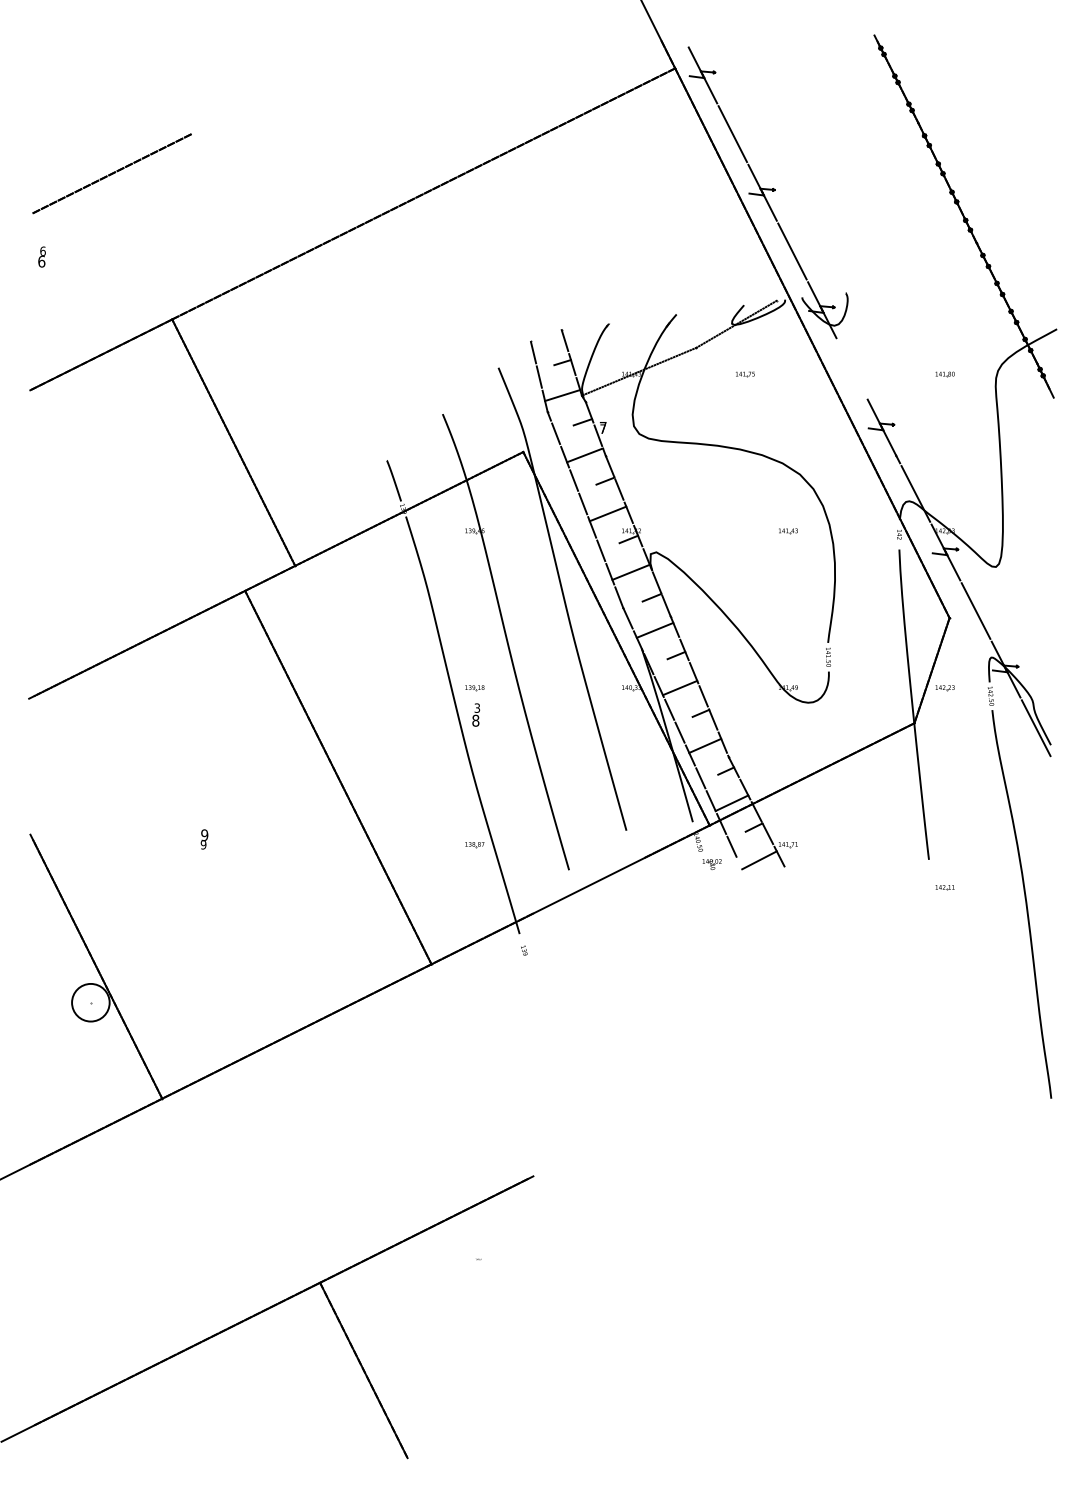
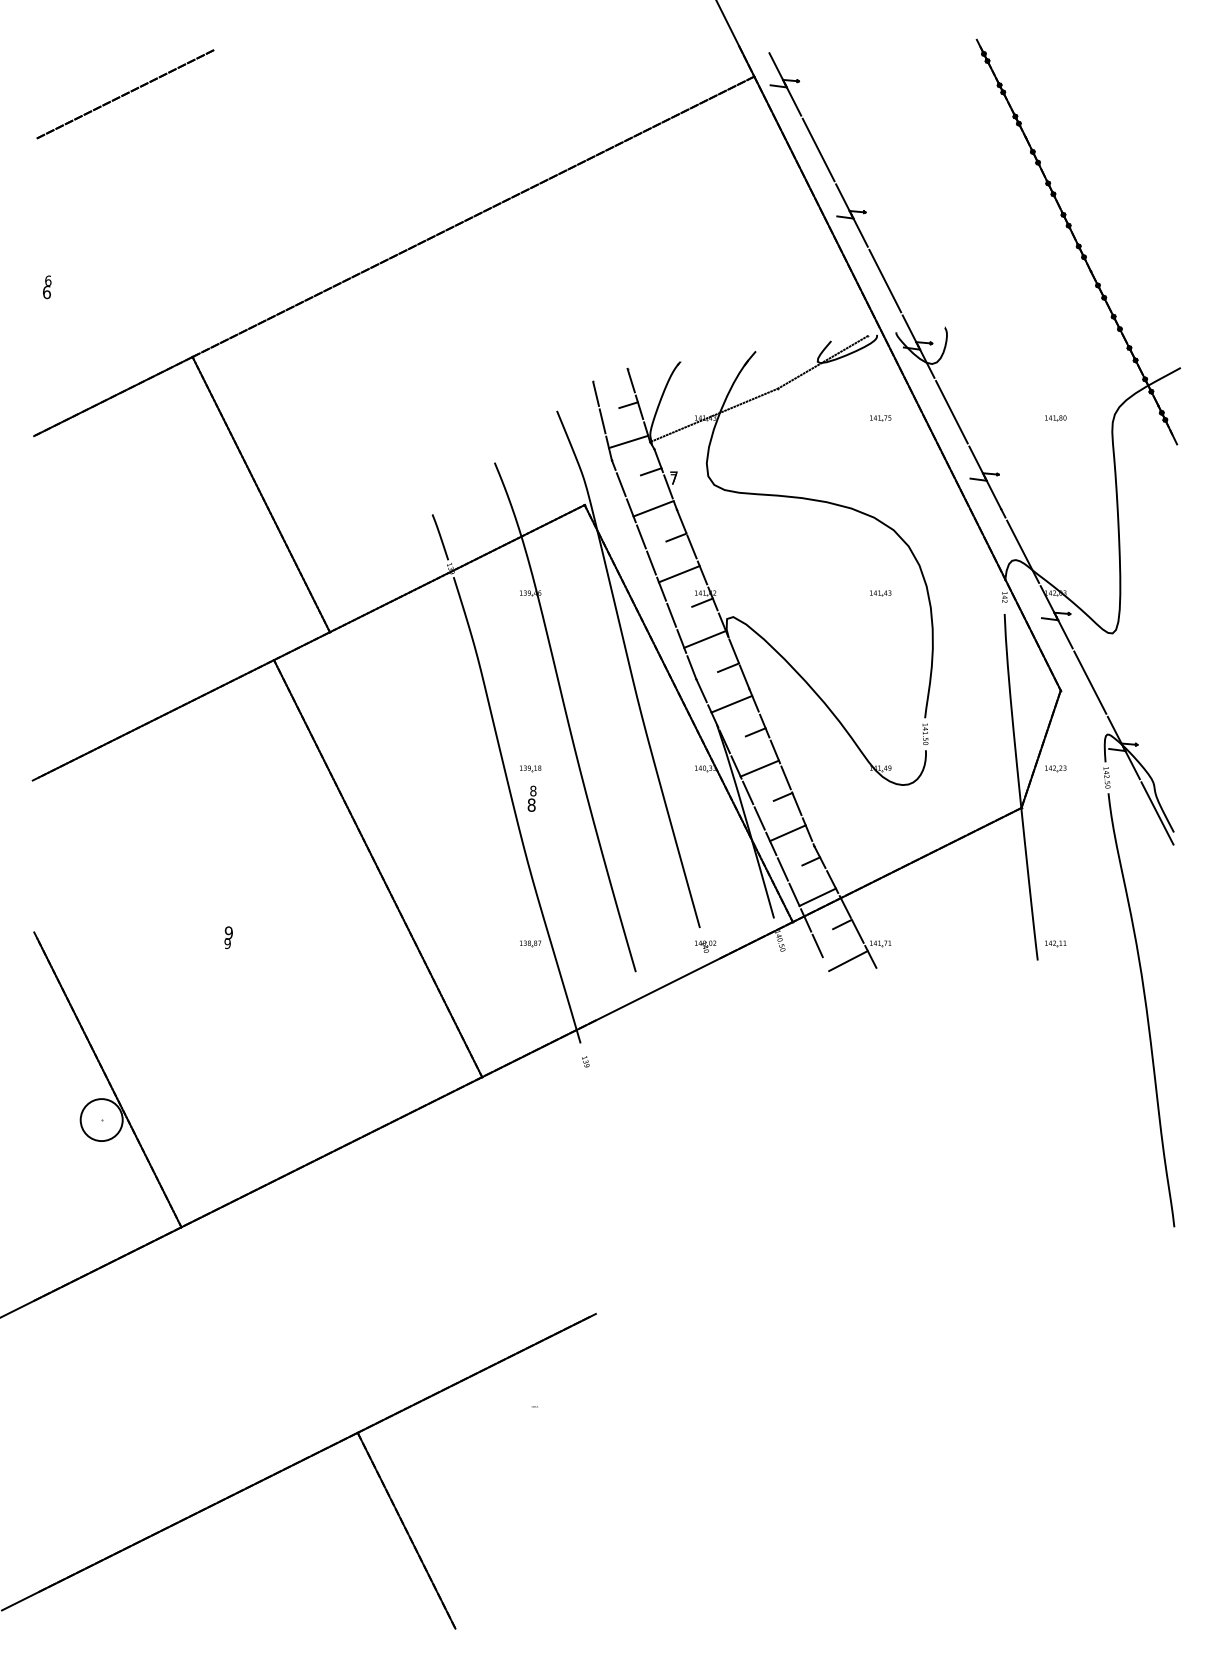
line: (112, 173) -> (125, 94), moved
line: (851, 369) -> (951, 412), added
part: (745, 374) -> (880, 418), moved
text: (477, 707) -> (533, 790), 3 -> 8
part: (712, 864) -> (705, 946), moved
part: (944, 887) -> (1055, 943), moved

